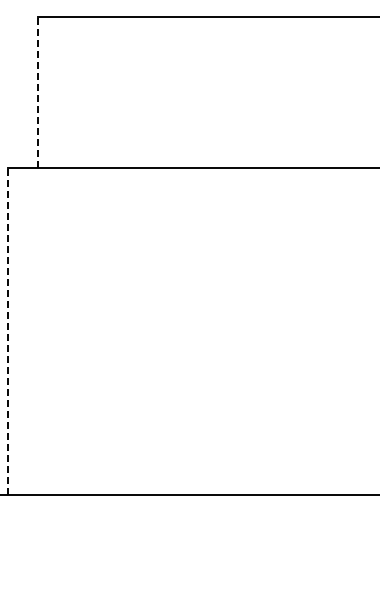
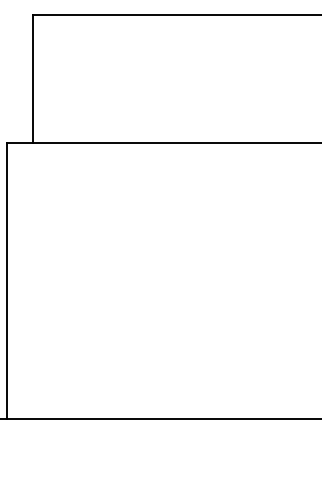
line: (38, 92) -> (32, 78), dashed -> solid
line: (7, 331) -> (6, 280), dashed -> solid

